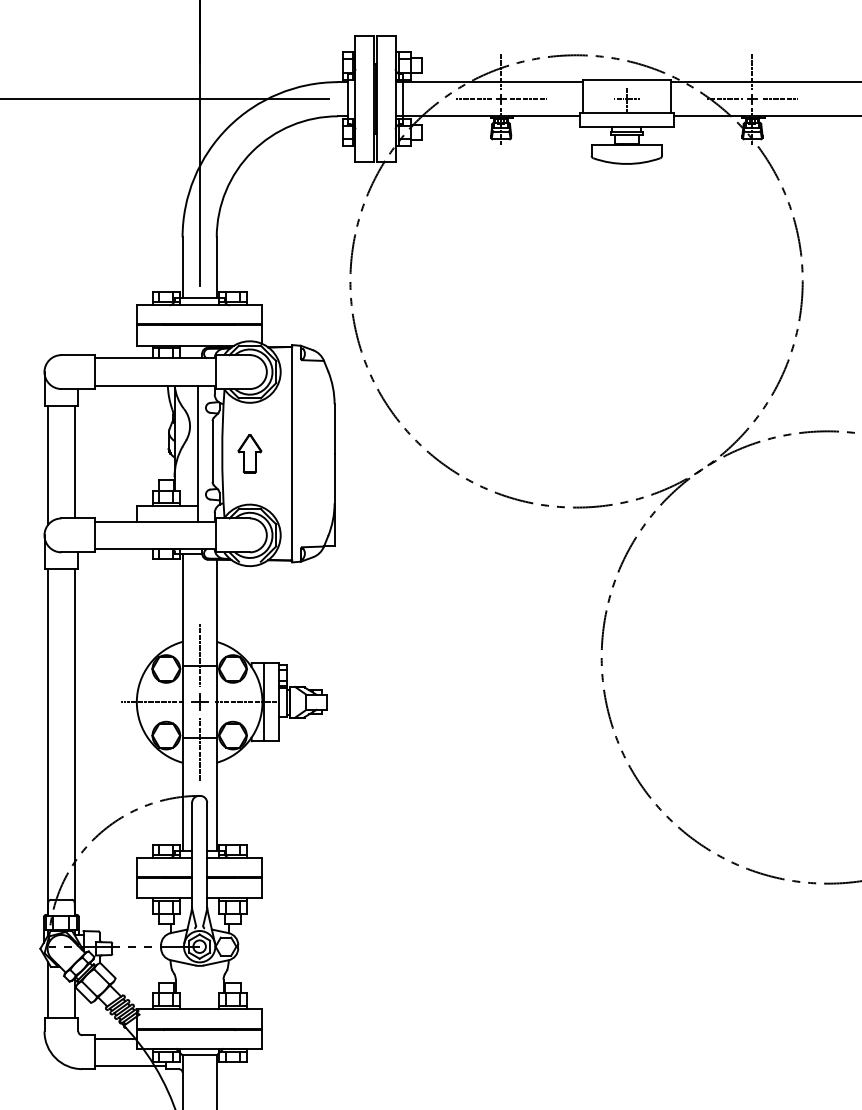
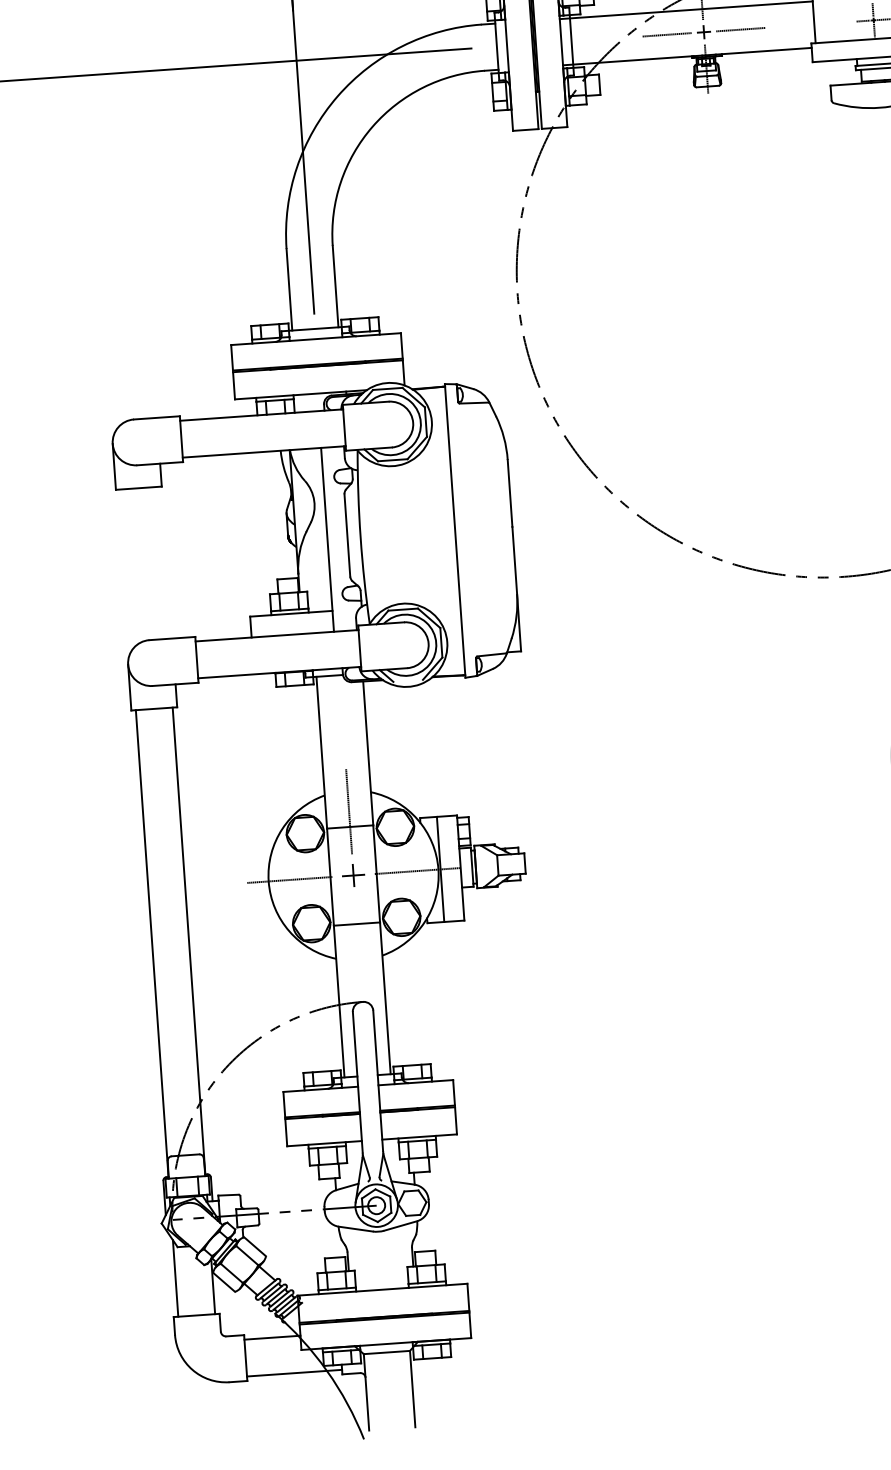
part: (249, 453) -> (397, 534), removed
line: (75, 462) -> (163, 563), removed
line: (47, 465) -> (125, 569), removed
line: (199, 749) -> (357, 939), removed

